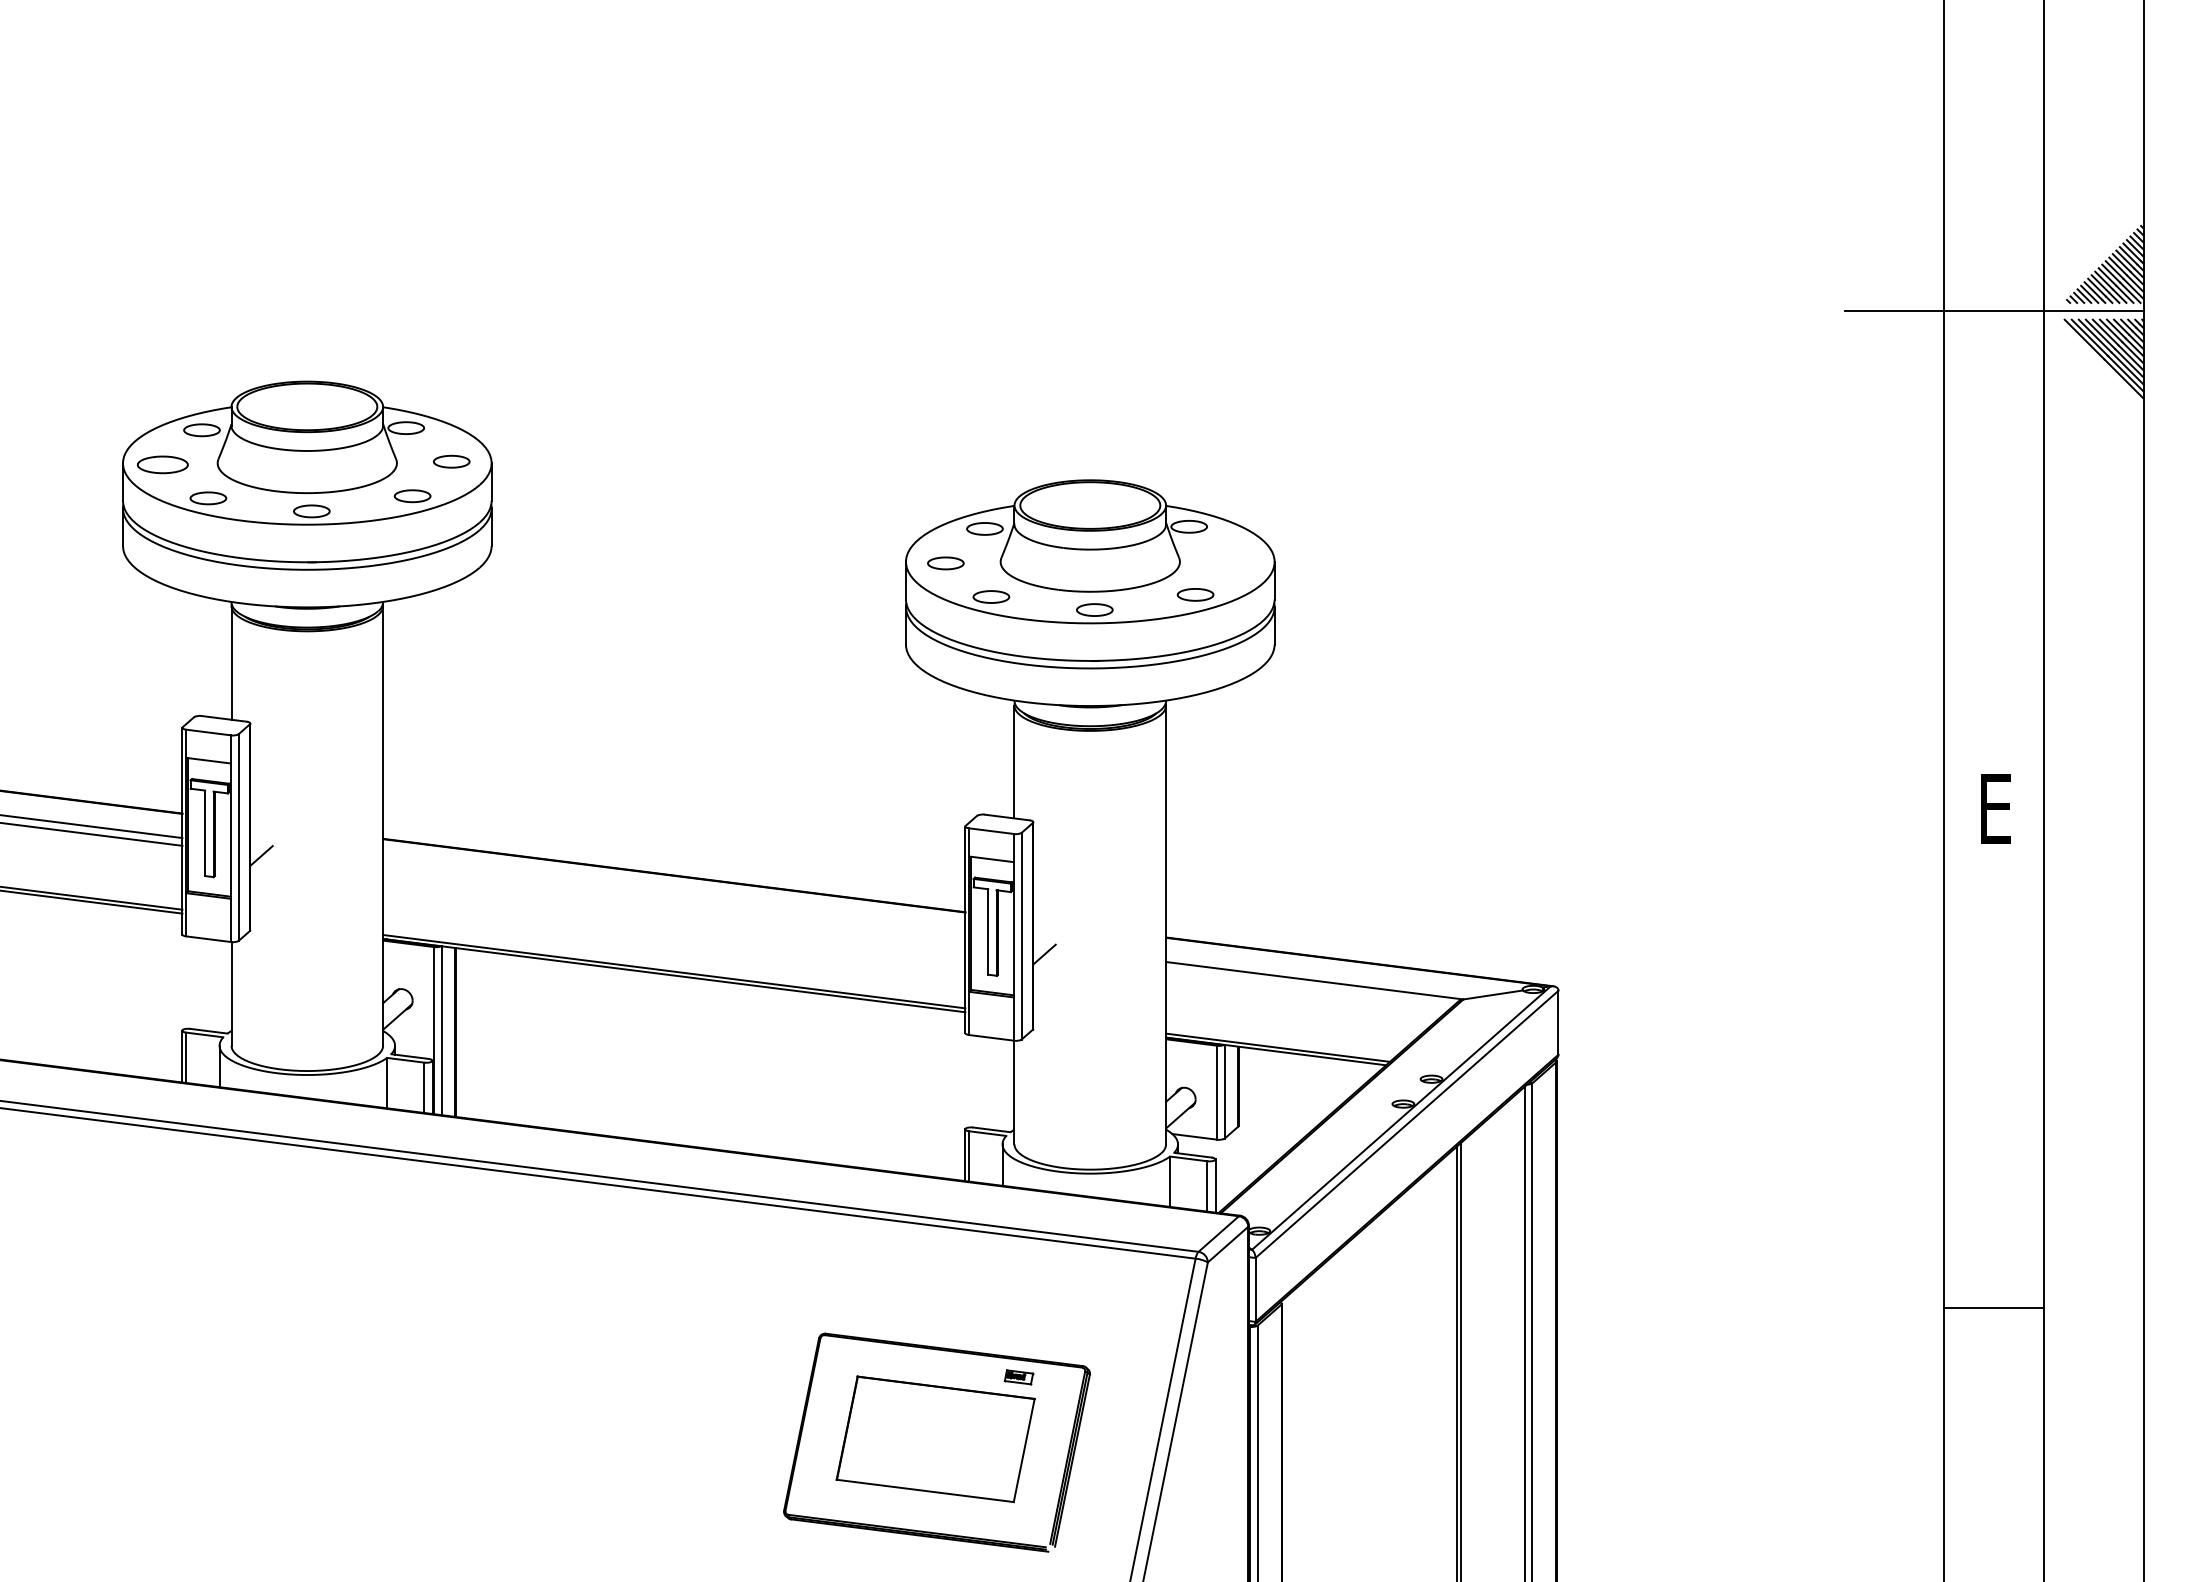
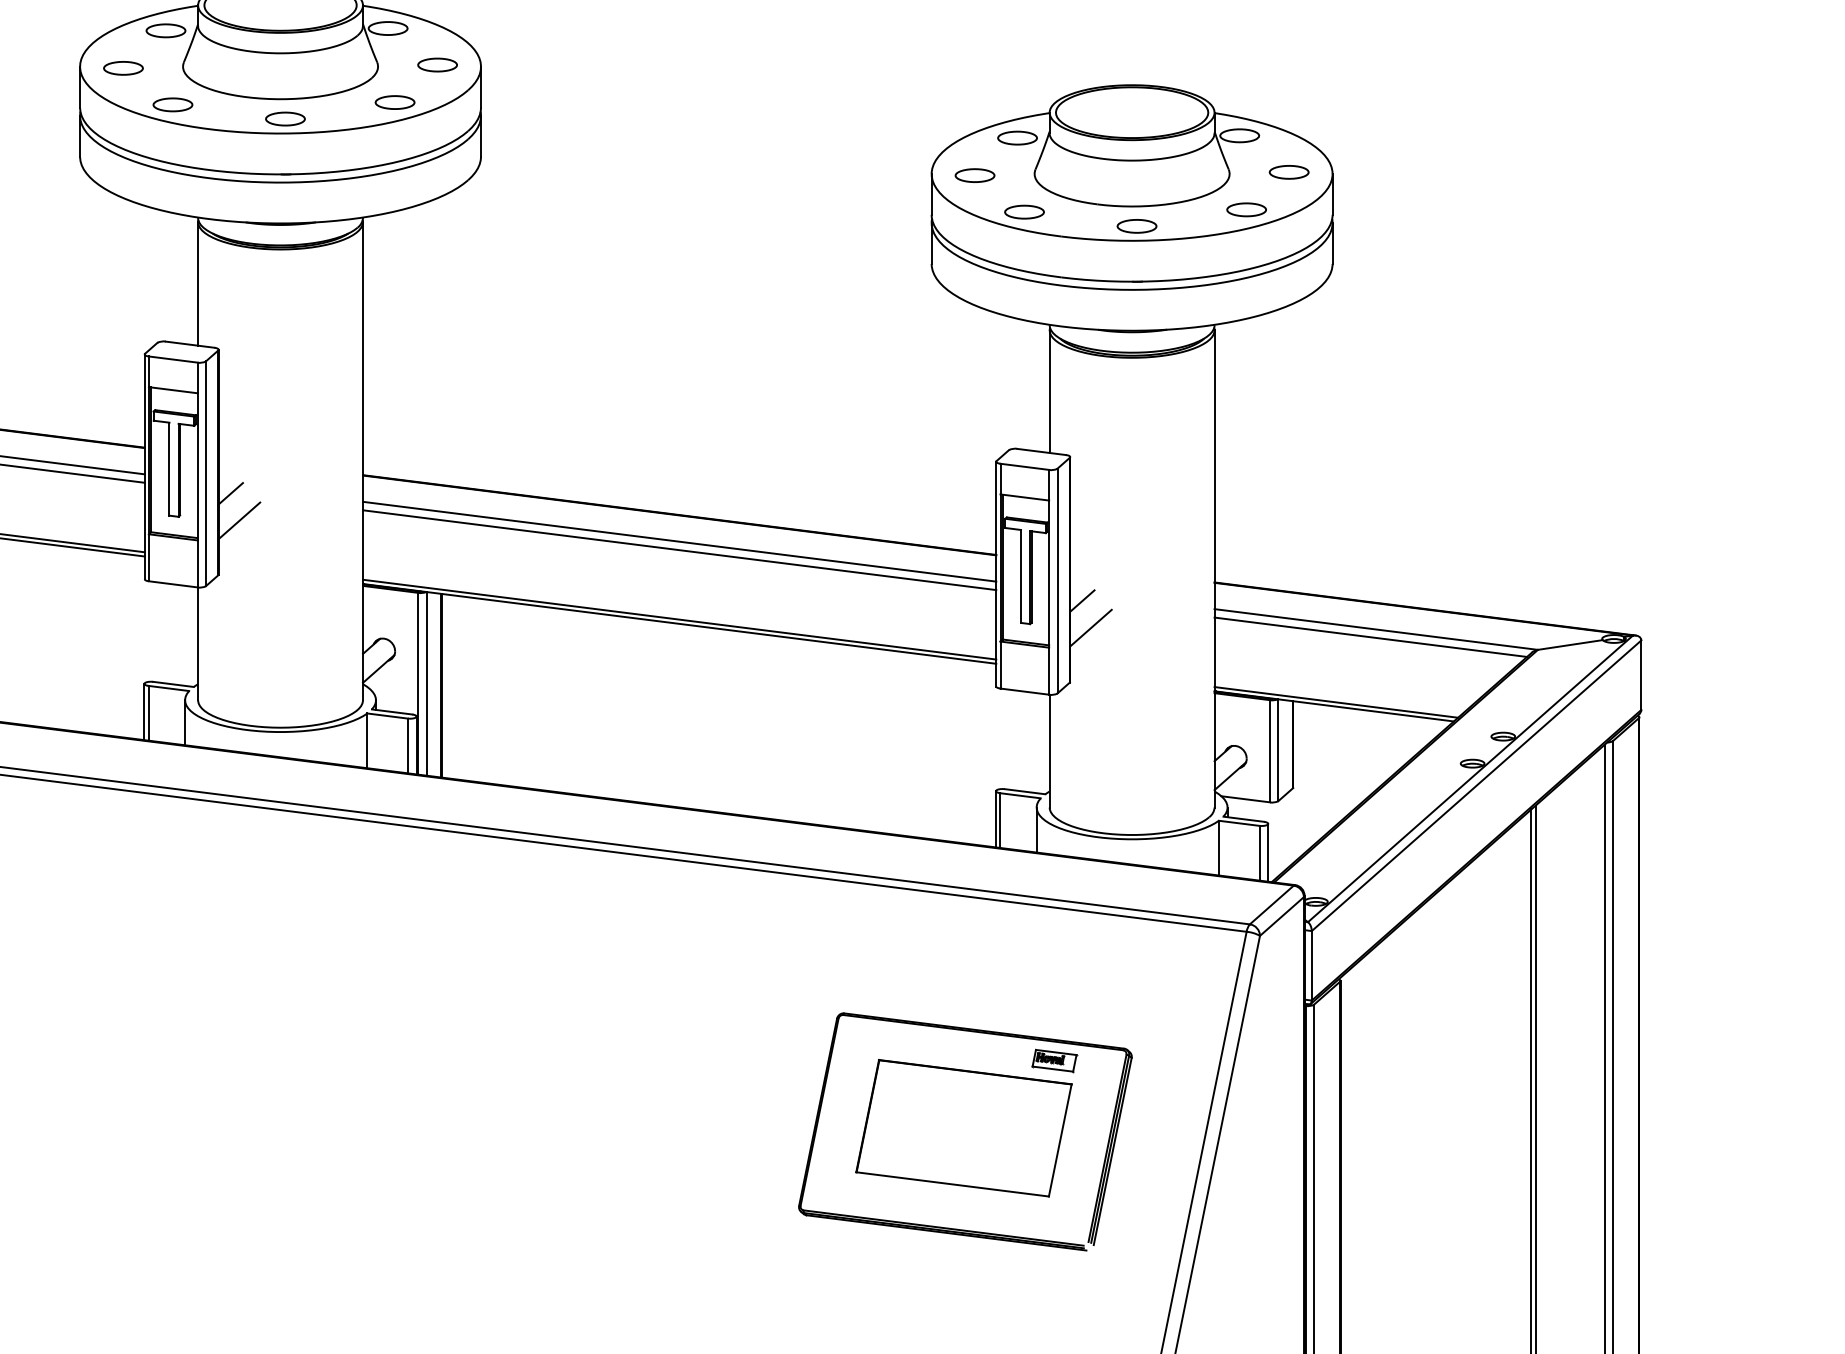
part: (162, 464) -> (123, 68), size x0.71
part: (1234, 560) -> (1288, 172), added
line: (269, 880) -> (239, 520), added
line: (674, 899) -> (679, 541), added
line: (674, 907) -> (679, 549), added
line: (1052, 979) -> (1091, 628), added
line: (1309, 987) -> (1370, 636), added
part: (1018, 1377) -> (1054, 1061), size x1.43

